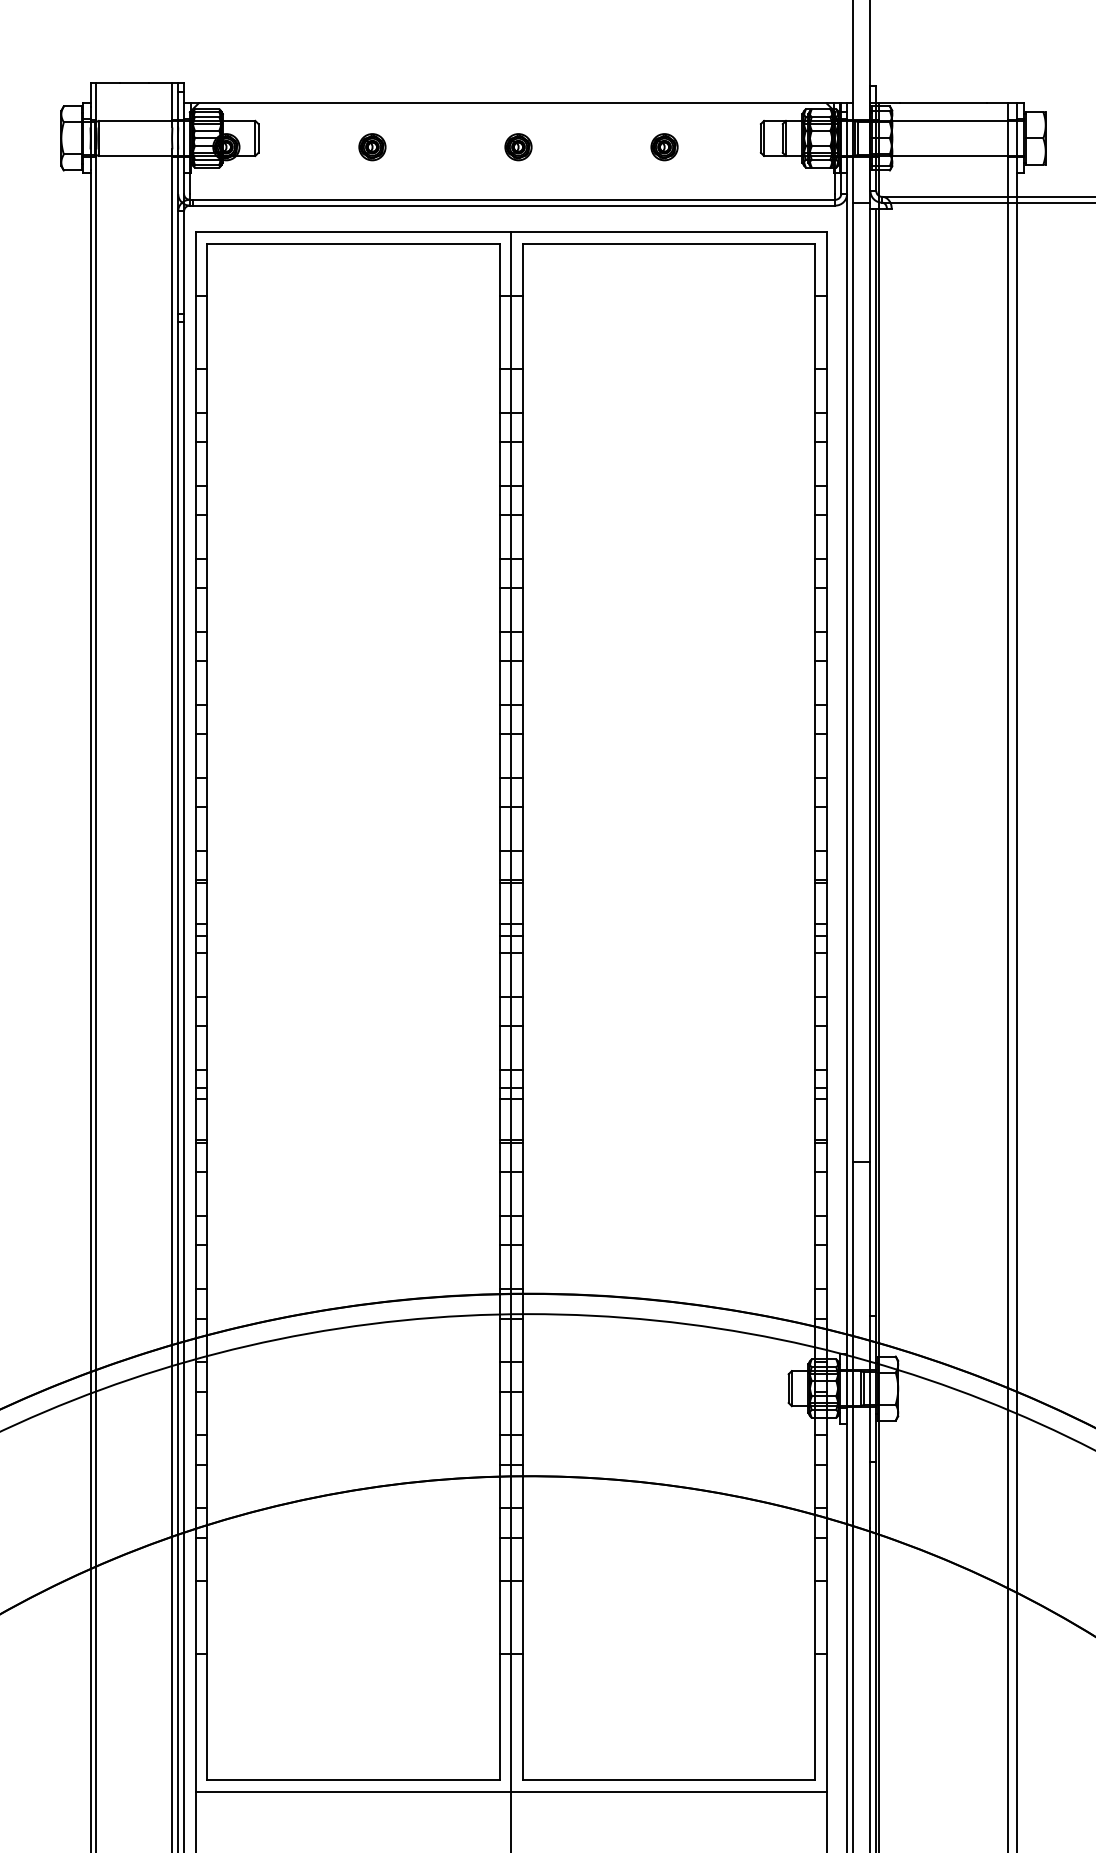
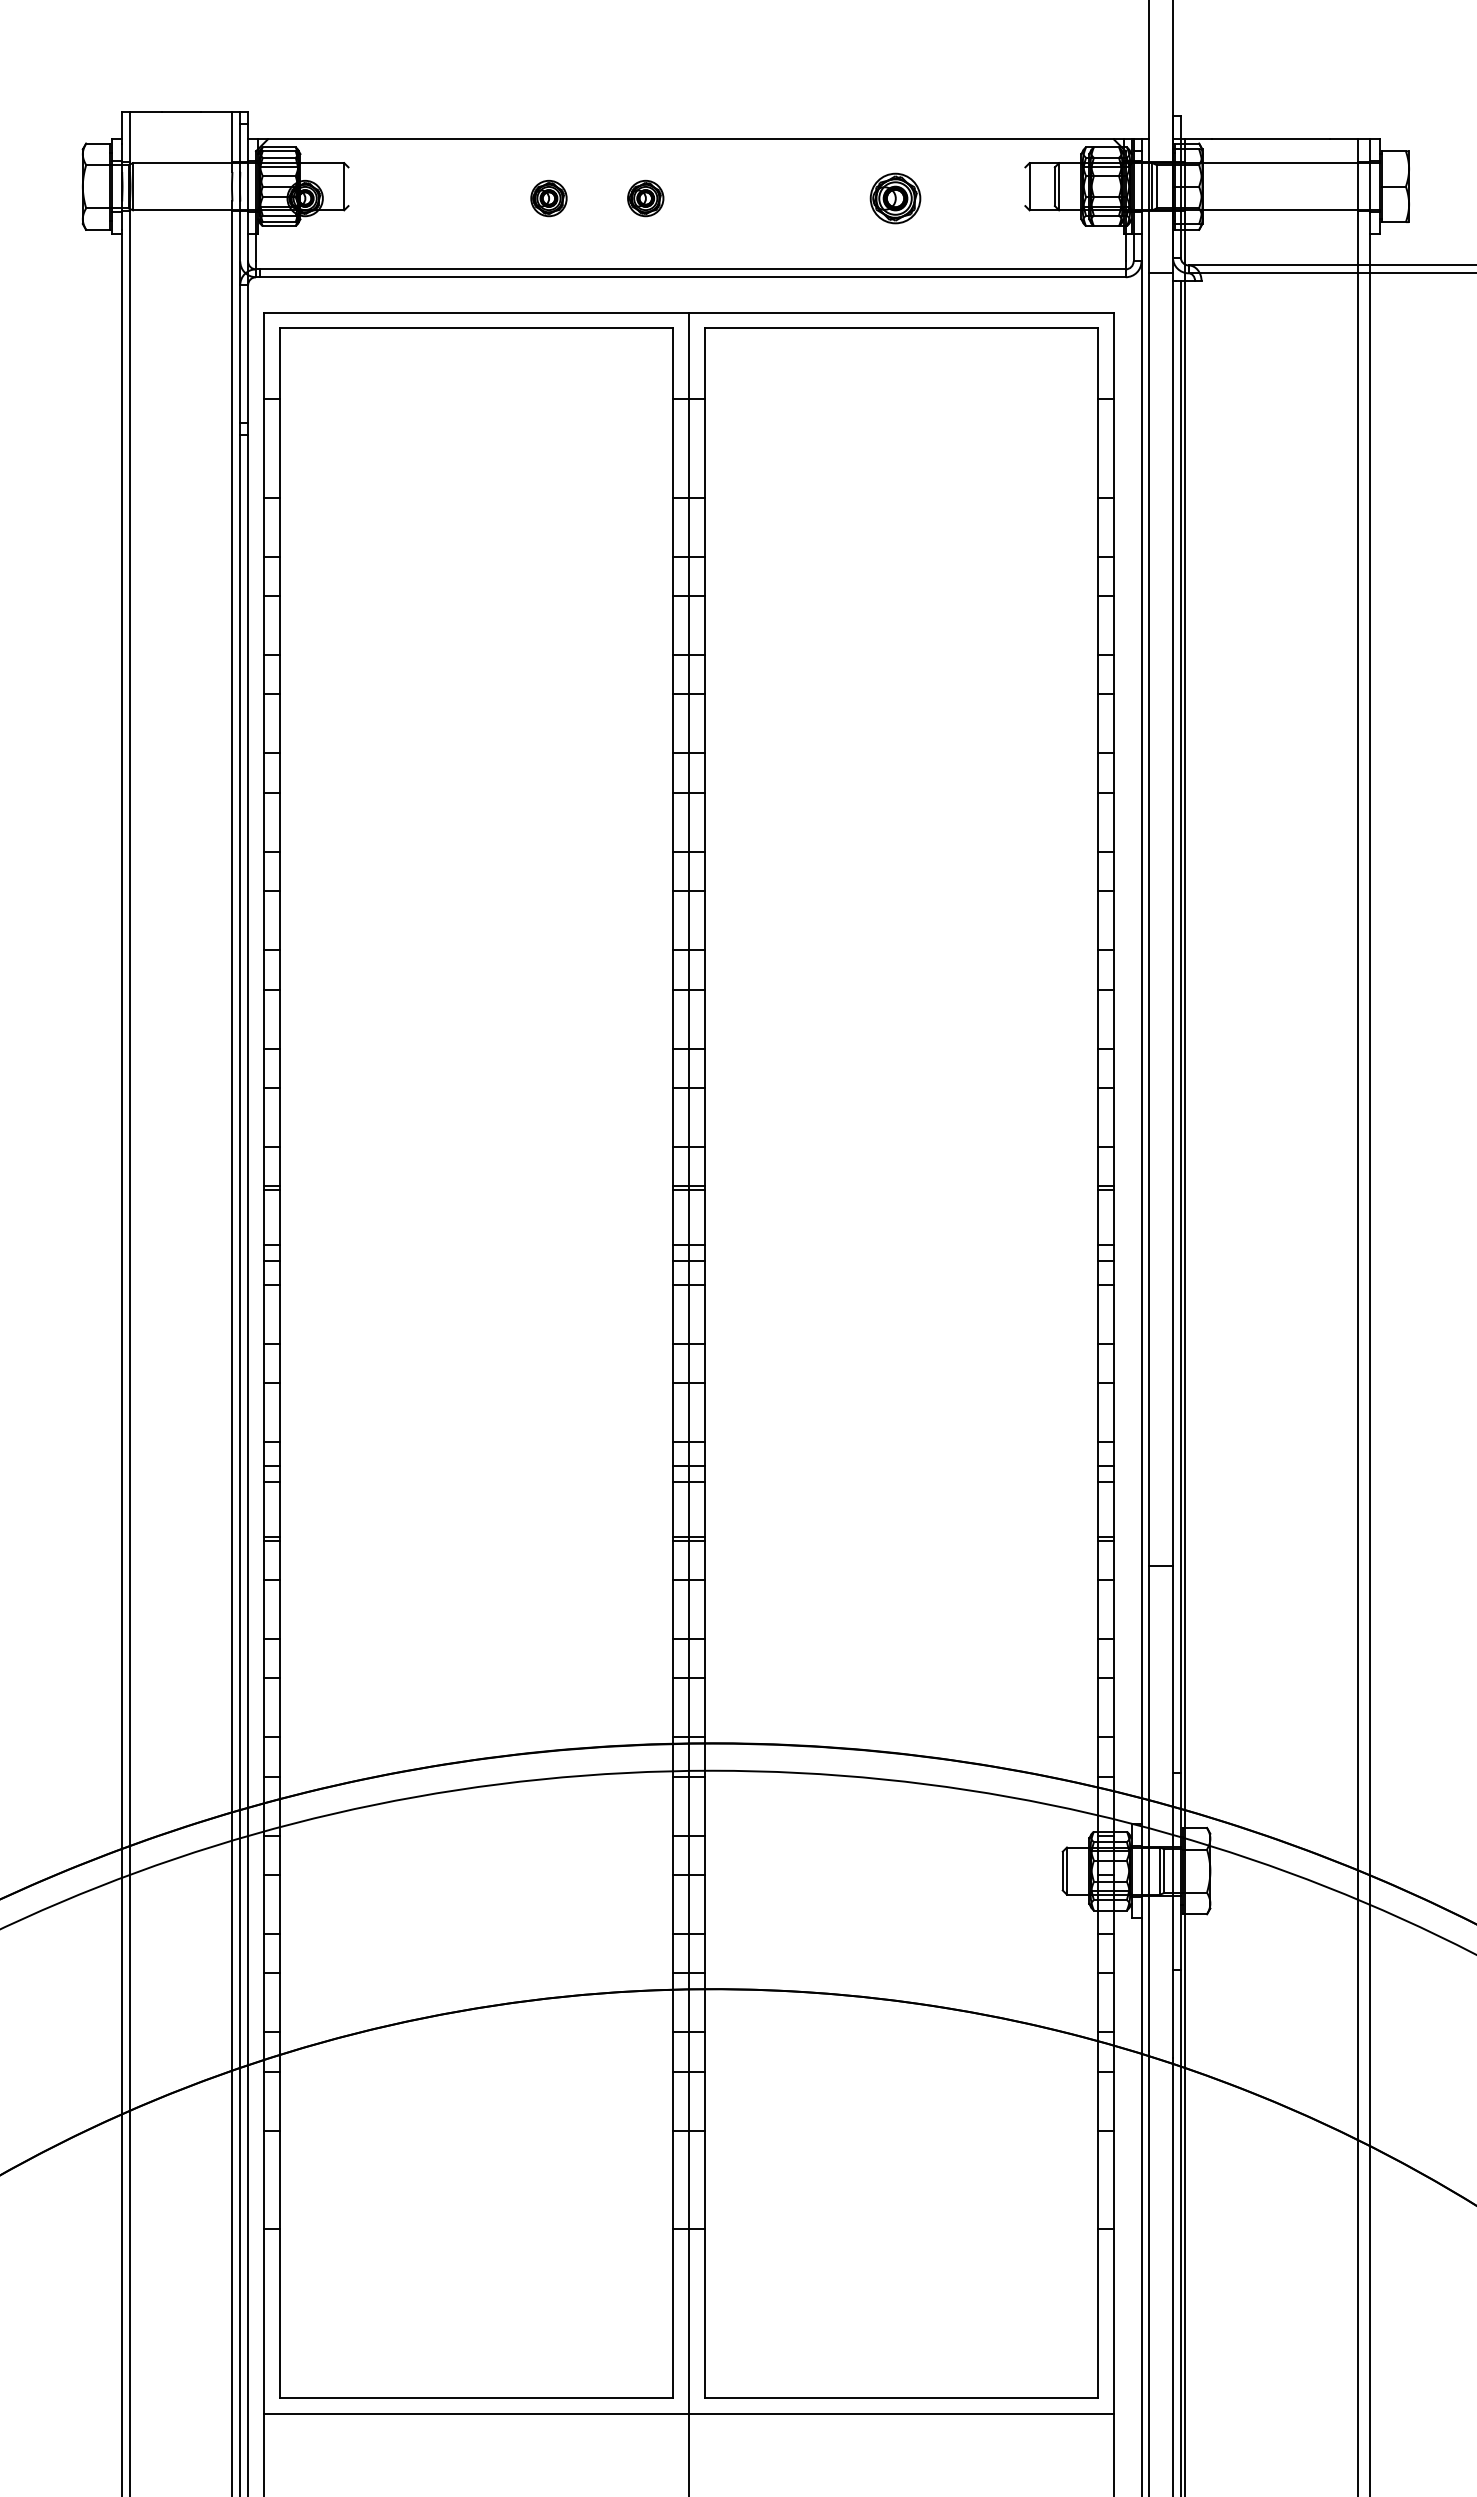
line: (258, 138) -> (348, 186), removed
line: (761, 138) -> (1025, 186), removed
part: (372, 147) -> (548, 198), moved
part: (518, 147) -> (645, 198), moved
part: (664, 147) -> (895, 198), size x1.4

